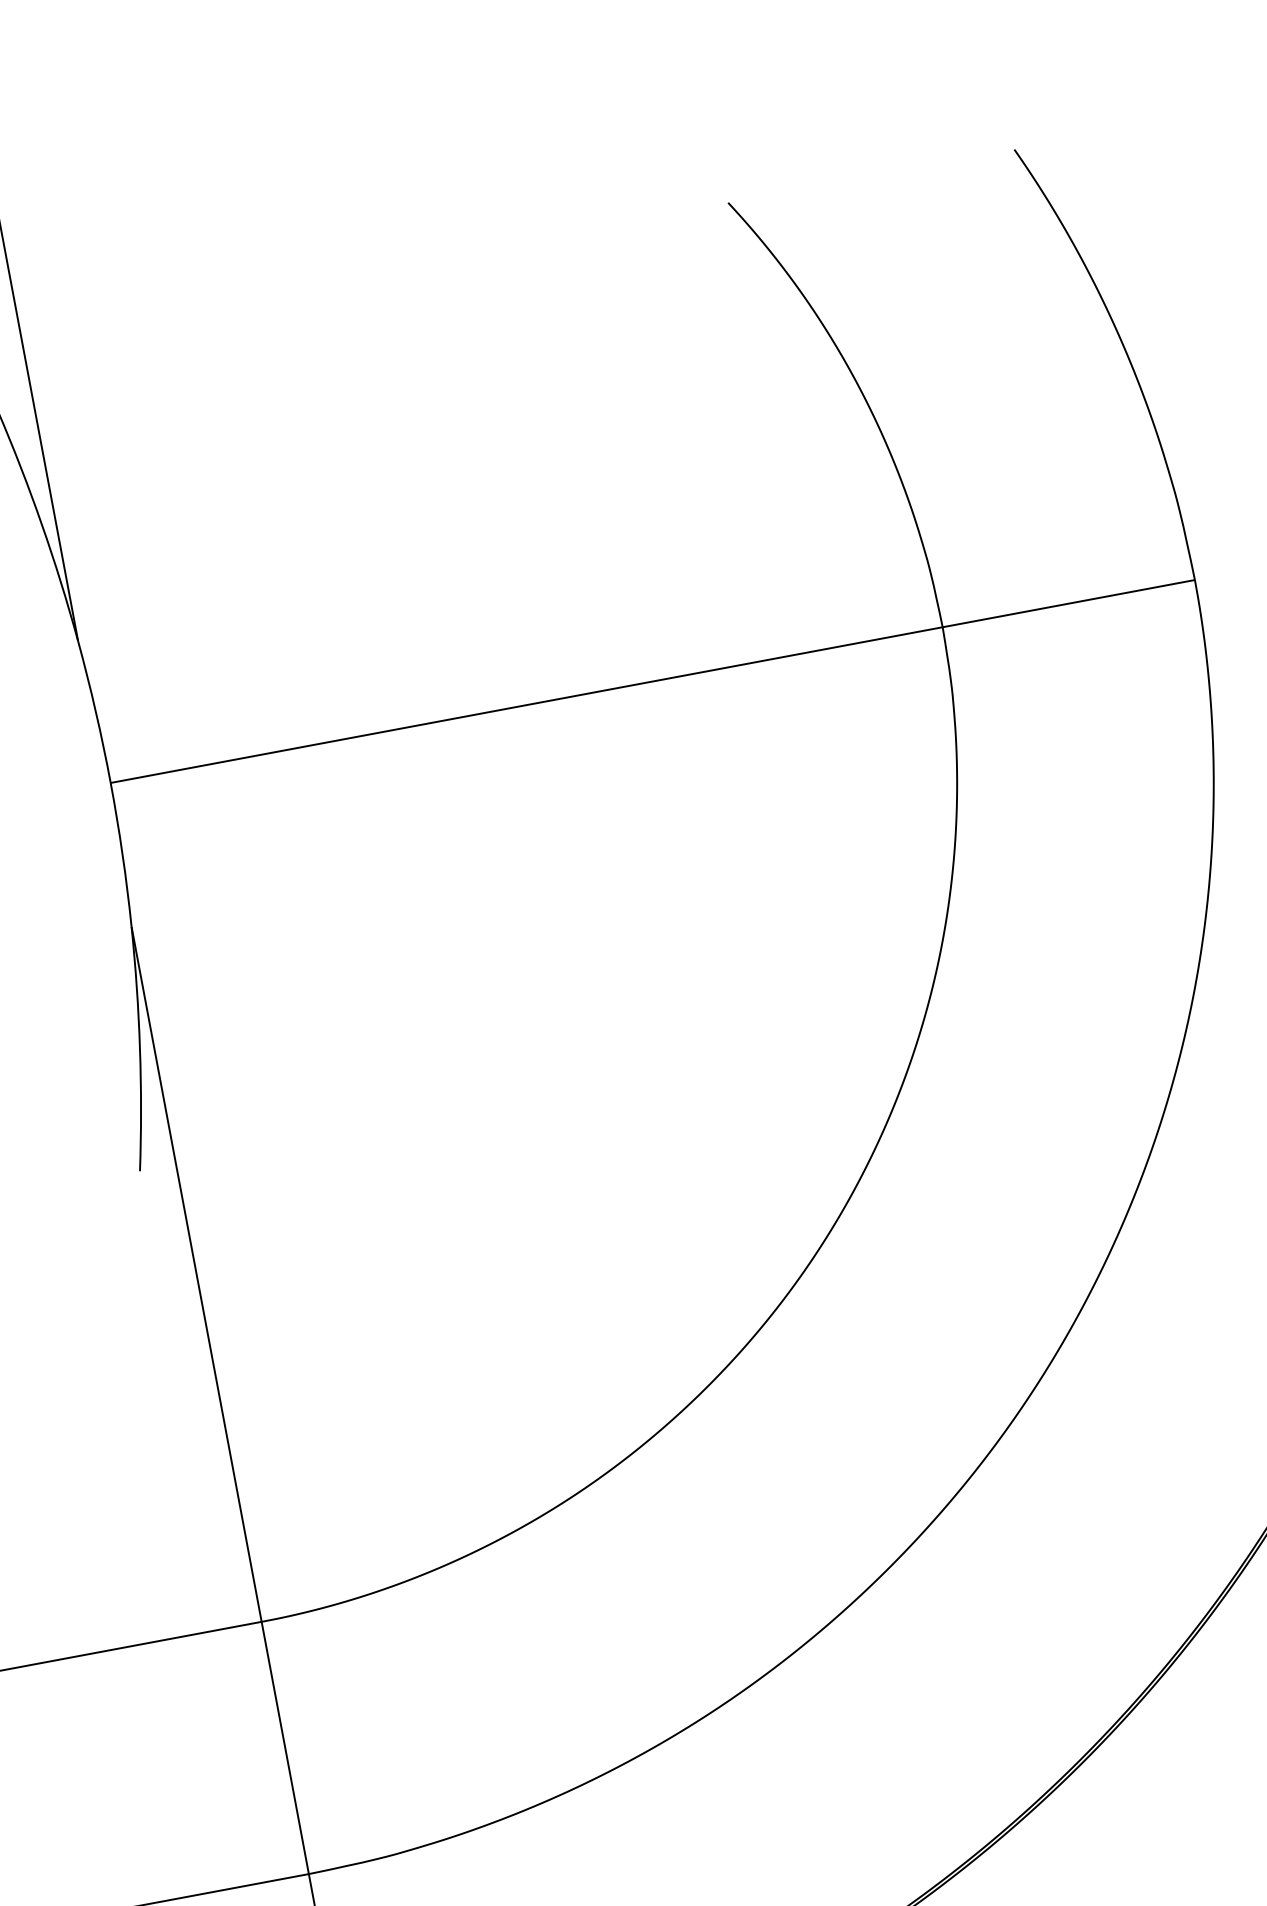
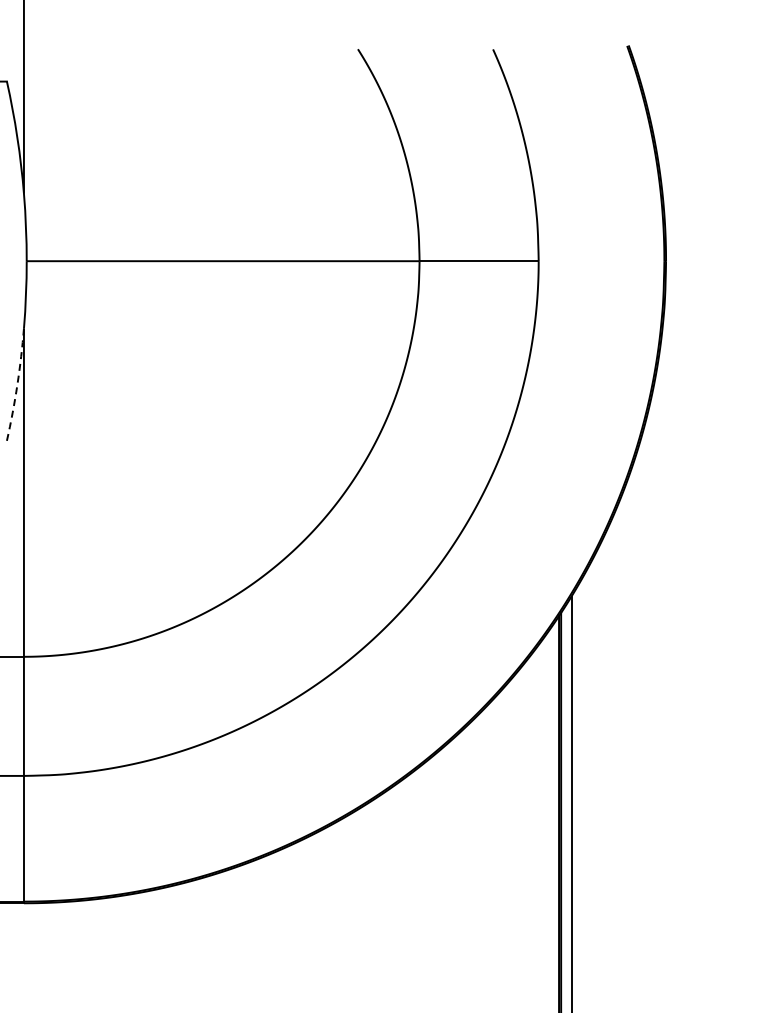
arc: (140, 1047) -> (17, 384), solid -> dashed

